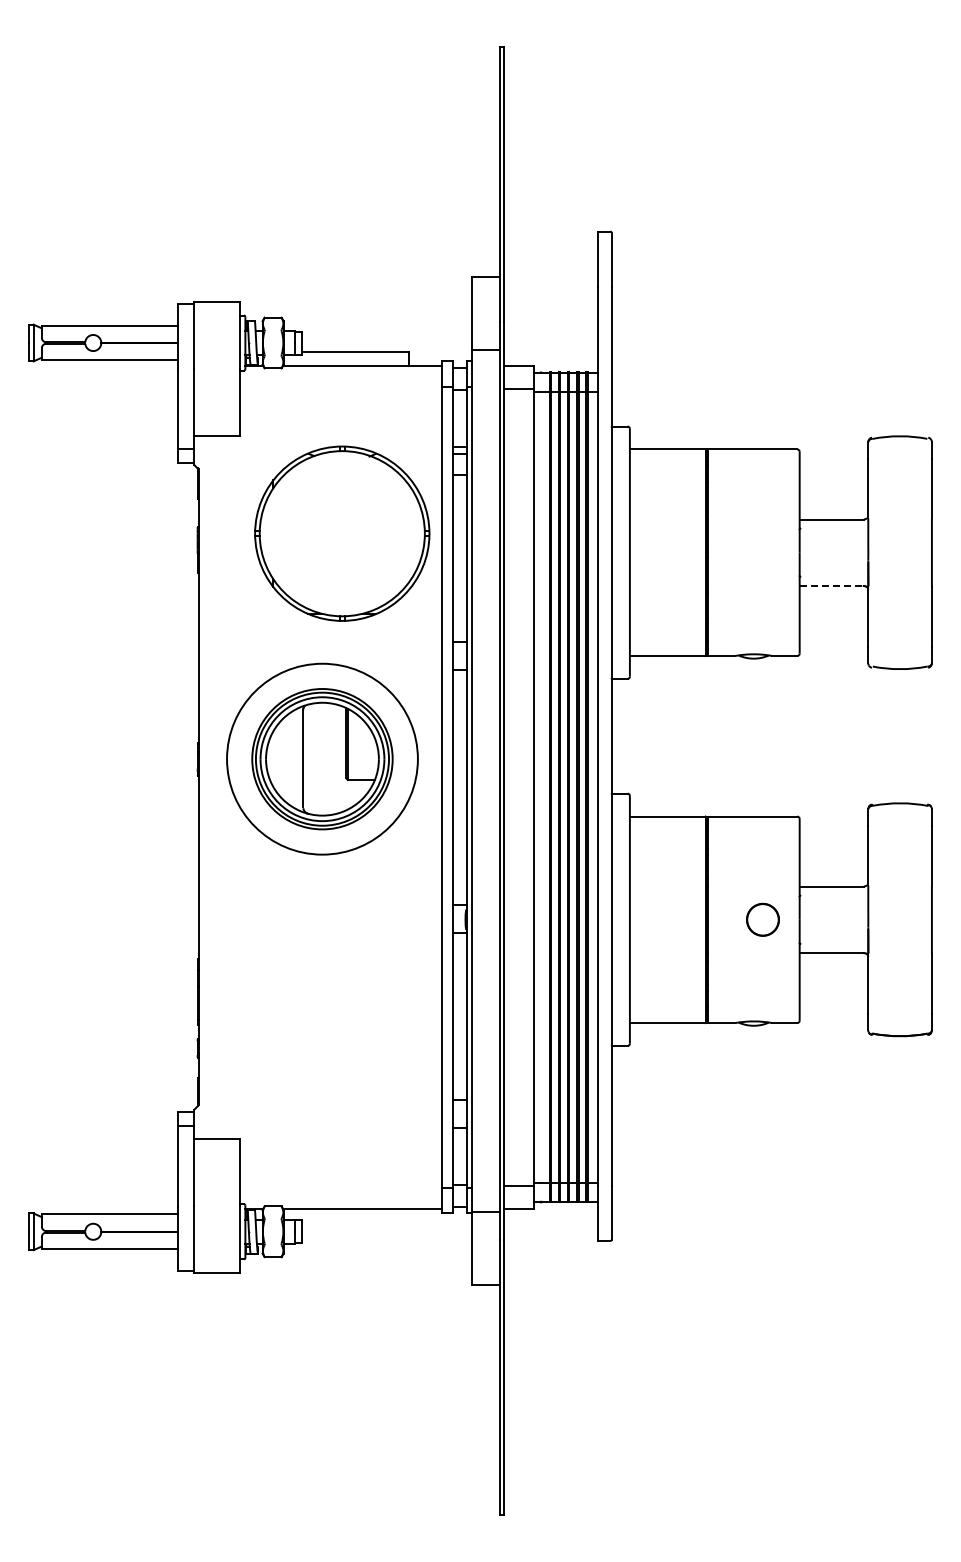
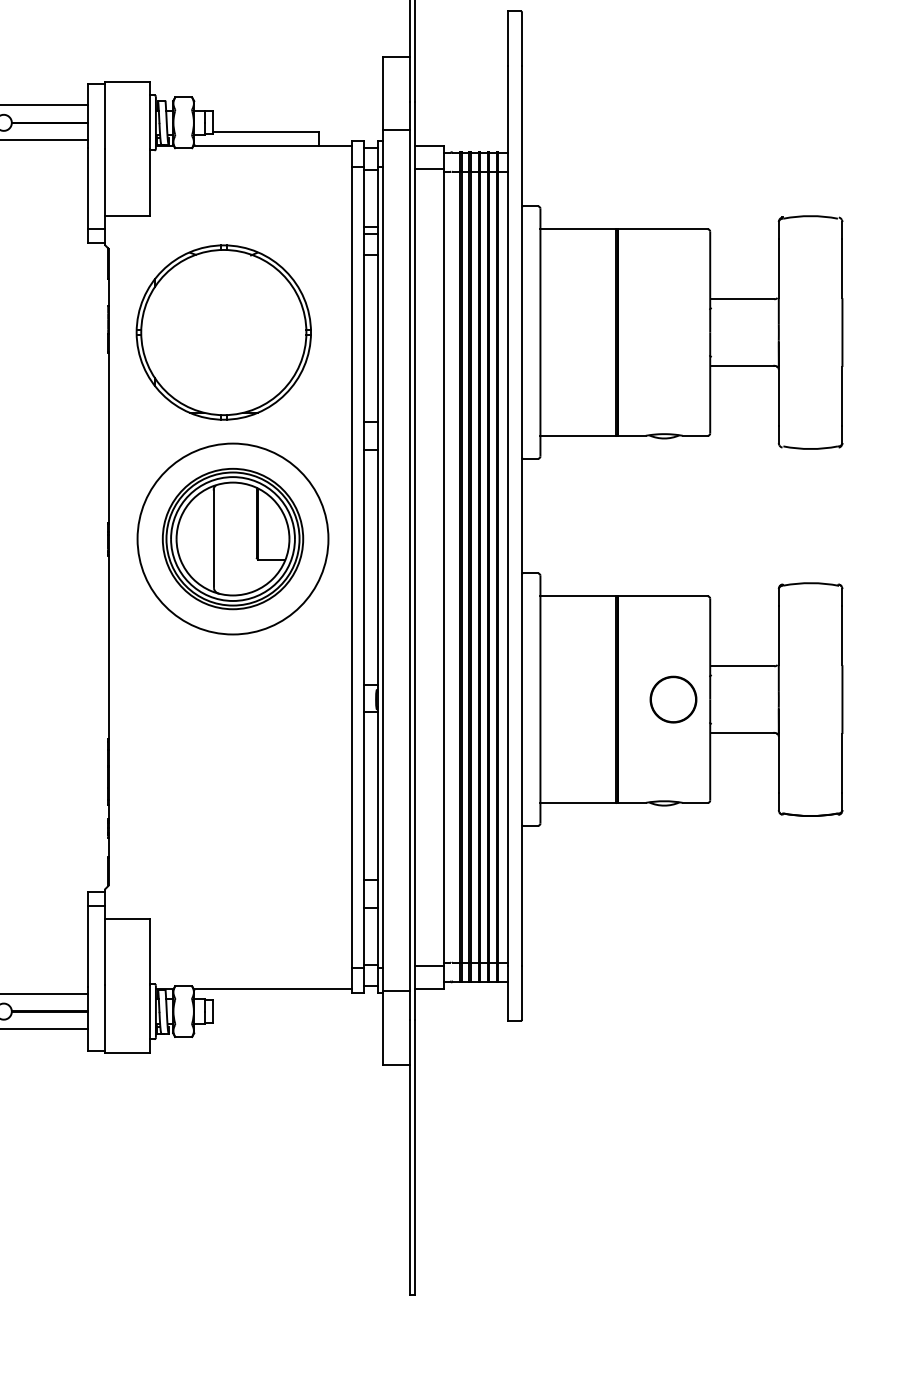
part: (342, 533) -> (224, 332), moved
line: (832, 586) -> (743, 366), dashed -> solid
part: (762, 919) -> (673, 699), size x1.43

